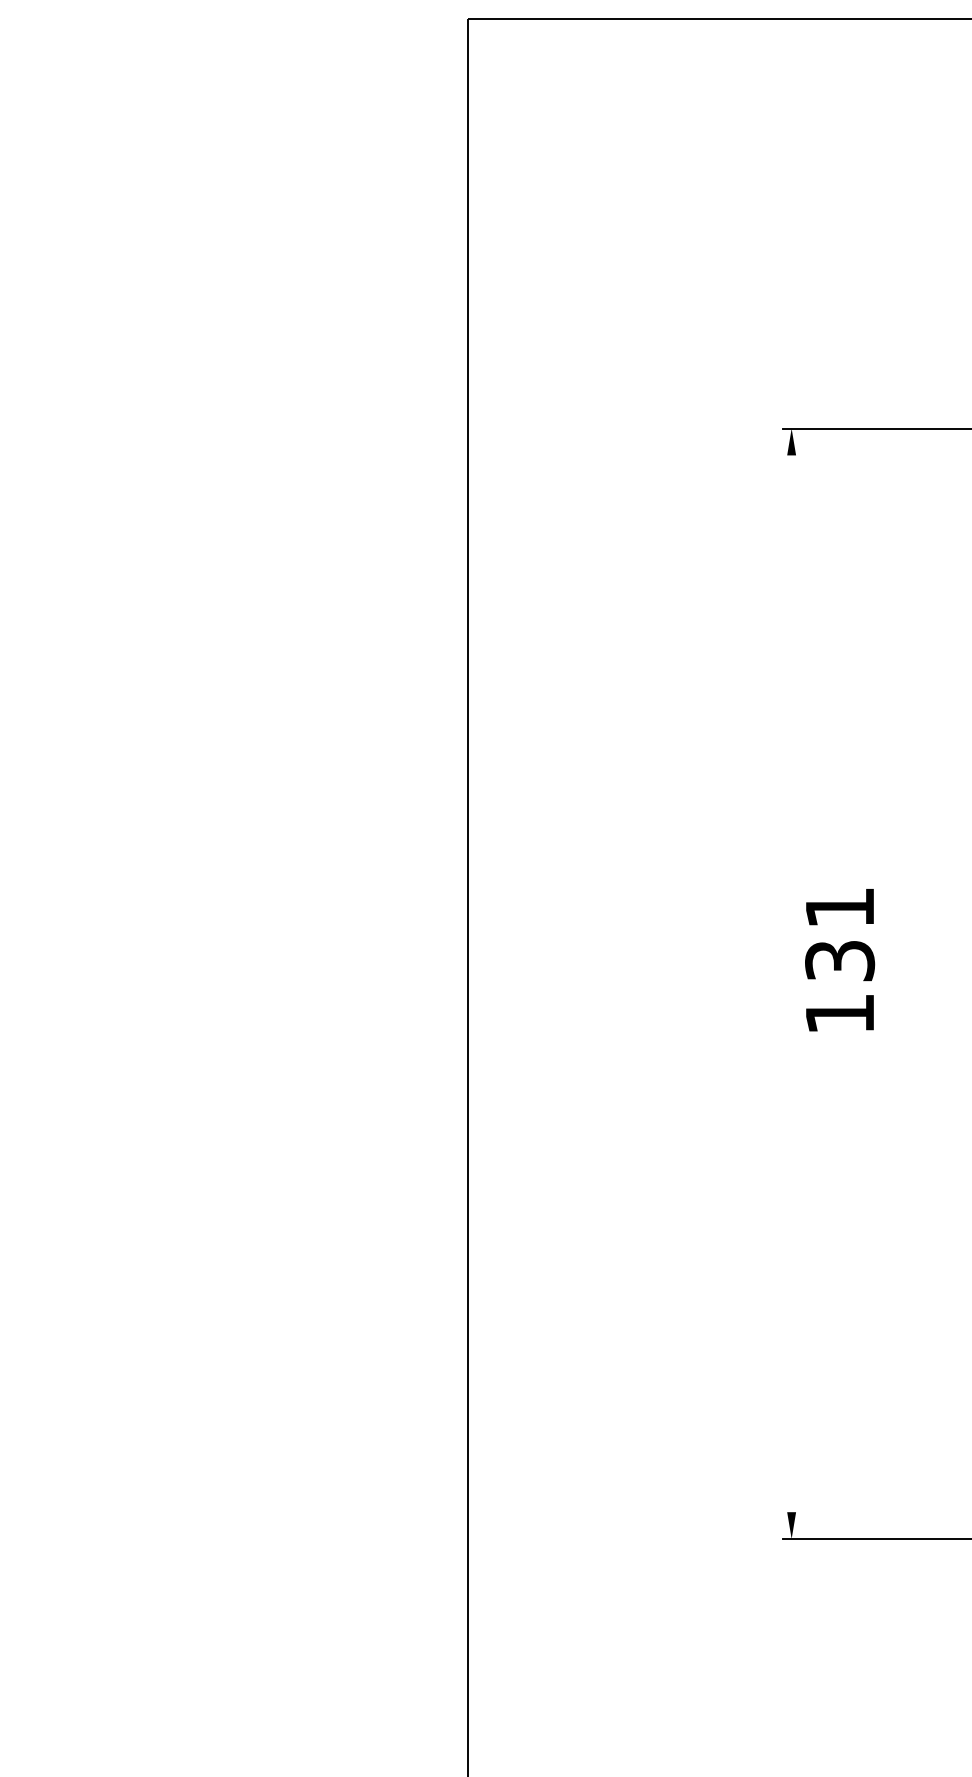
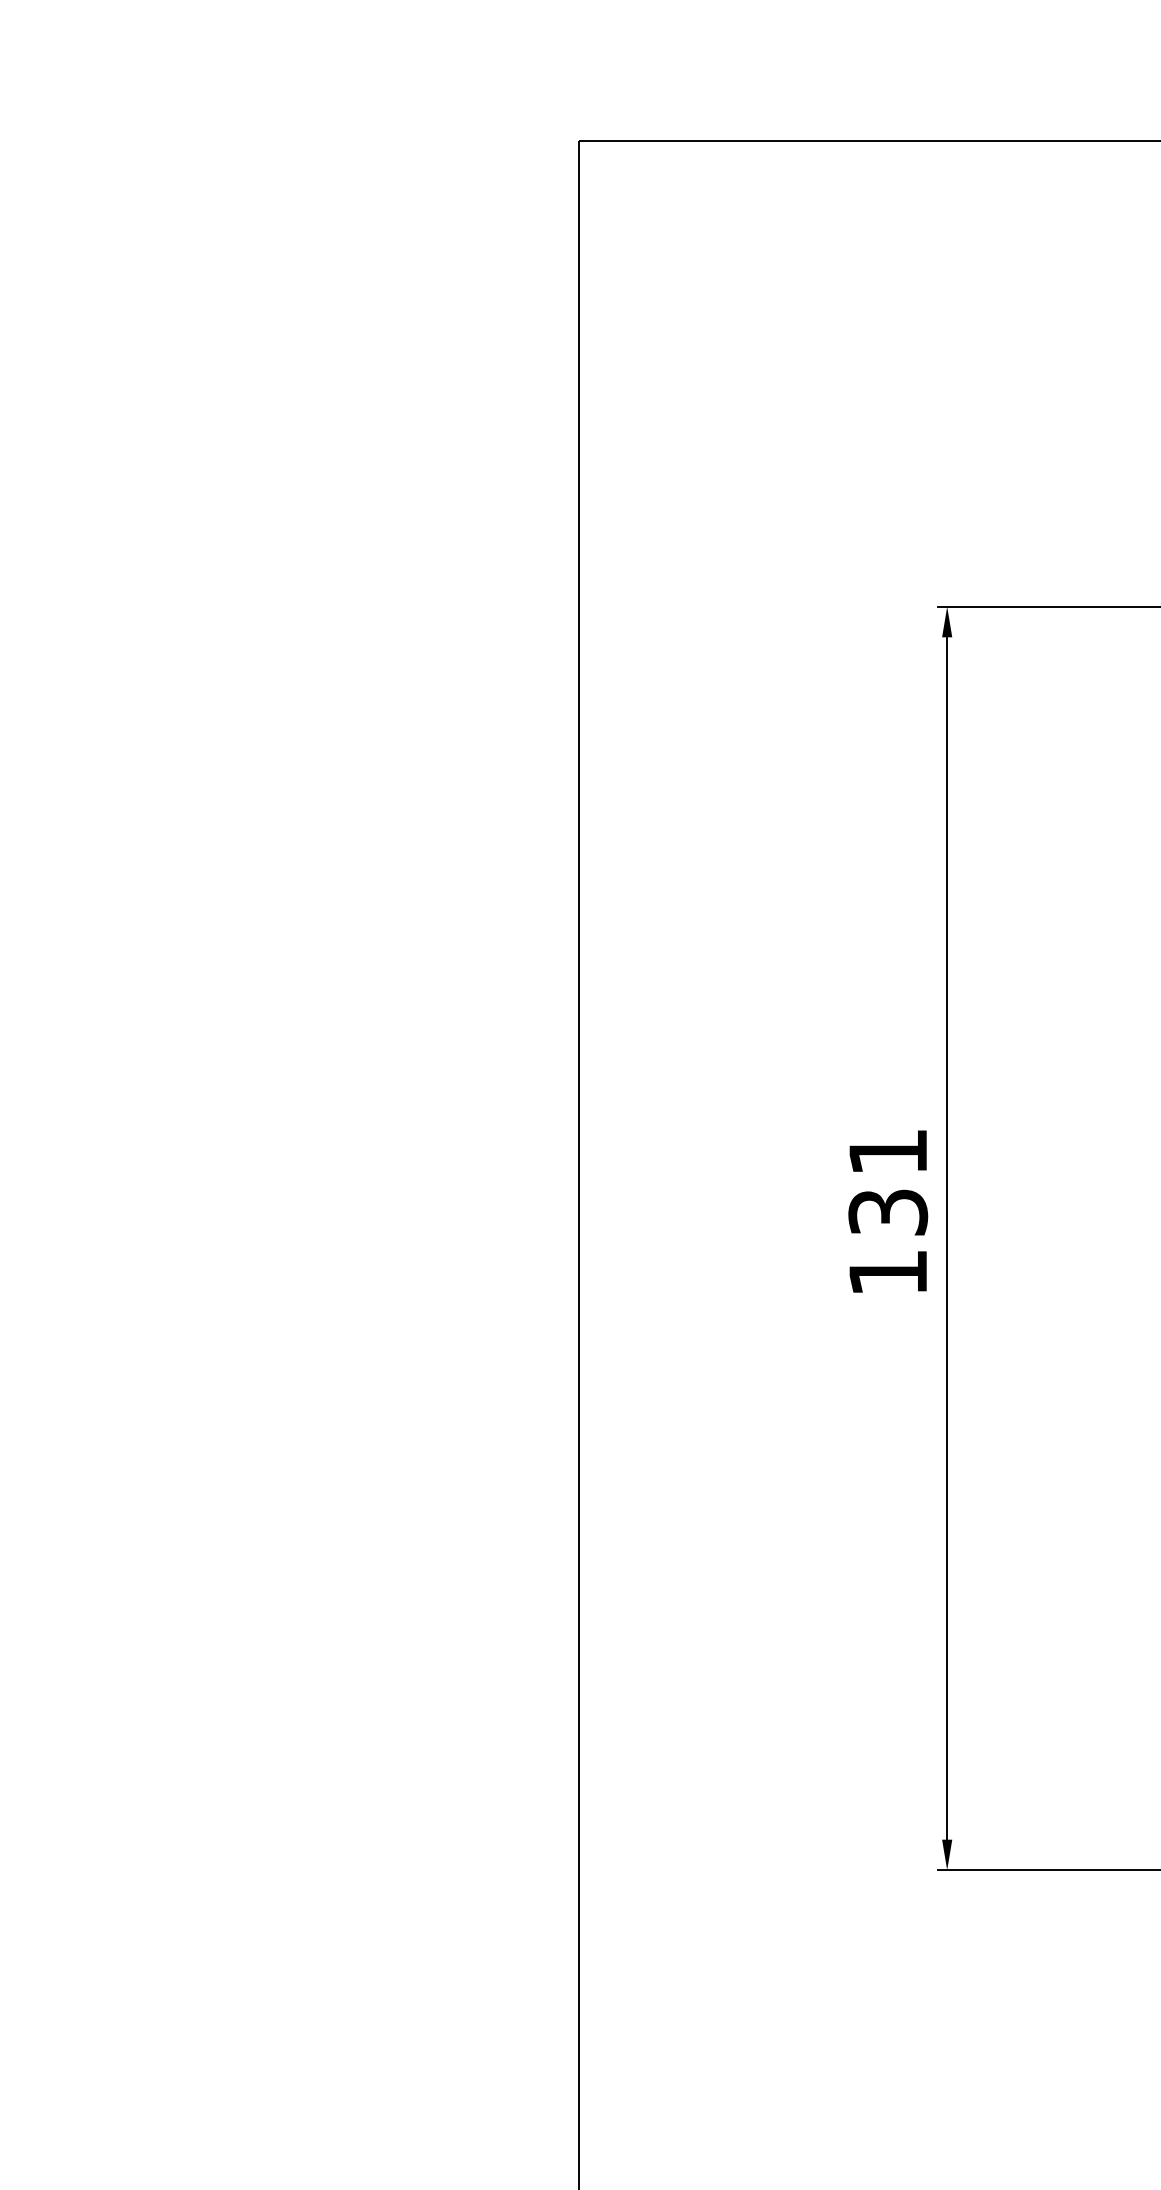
text: (840, 960) -> (888, 1211), moved
line: (791, 983) -> (947, 1238), added

